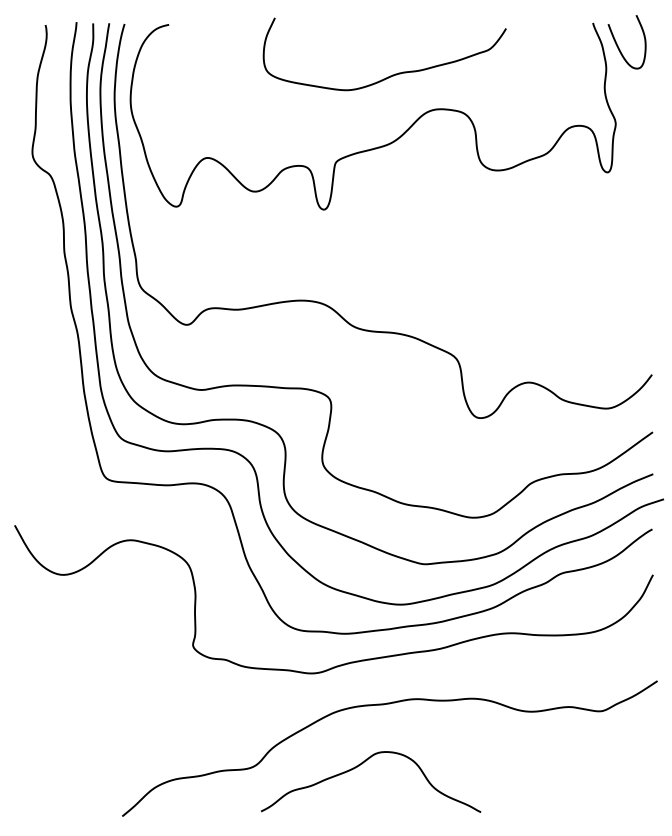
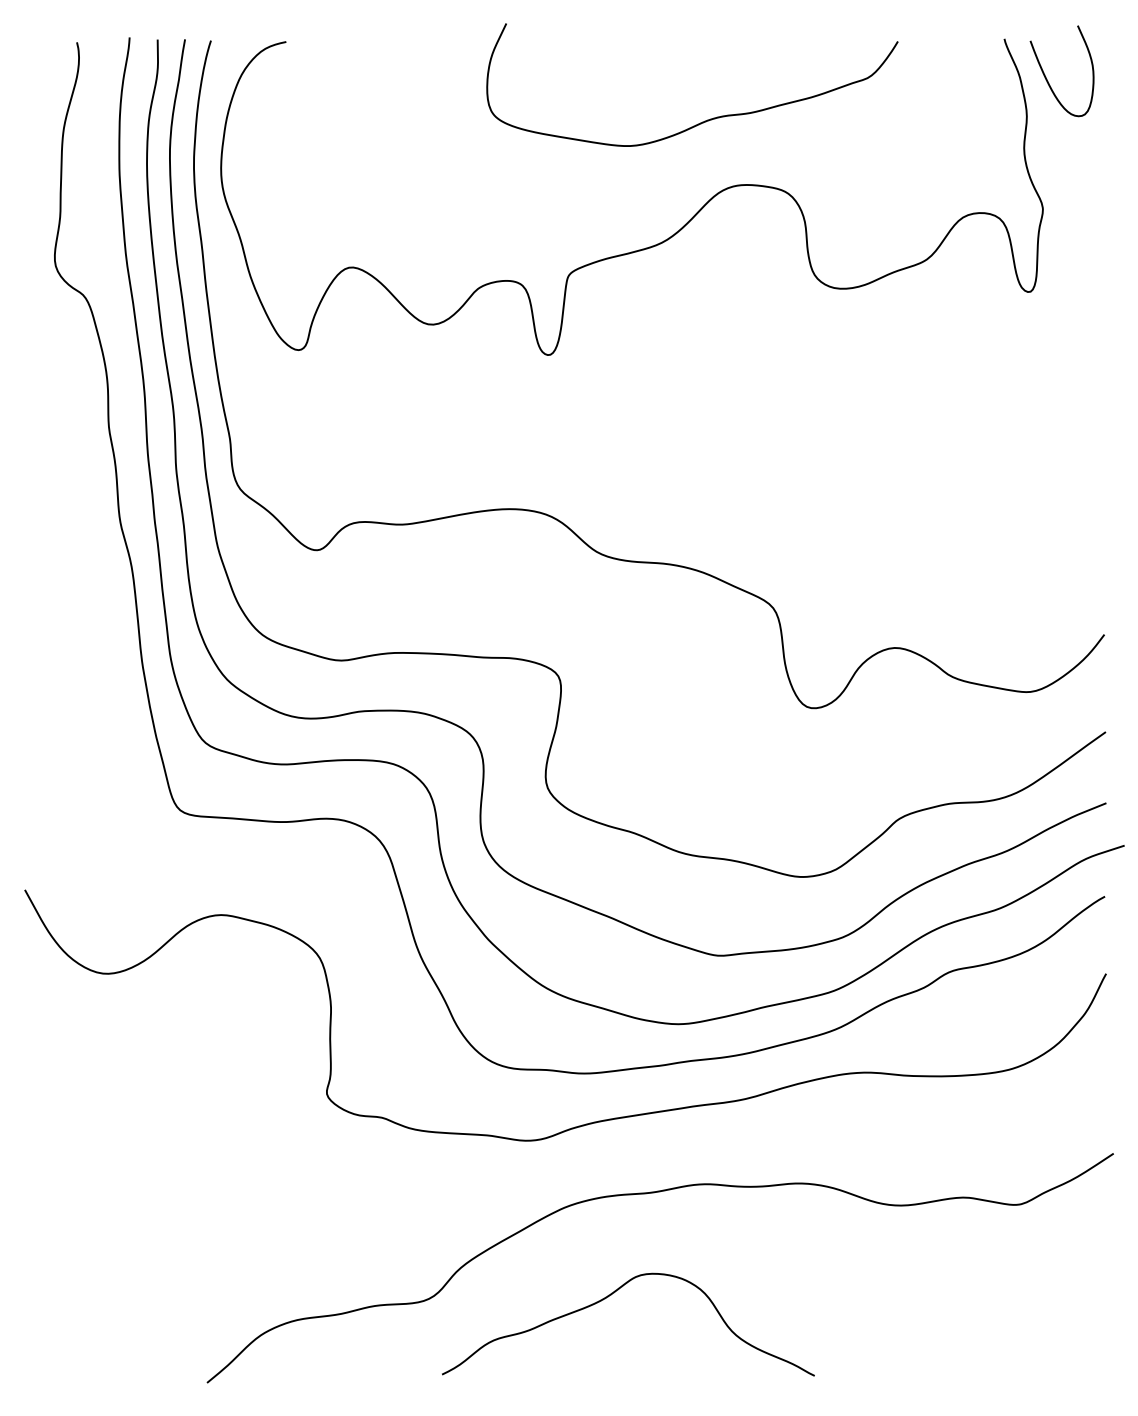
curve: (392, 74) -> (705, 119), moved

